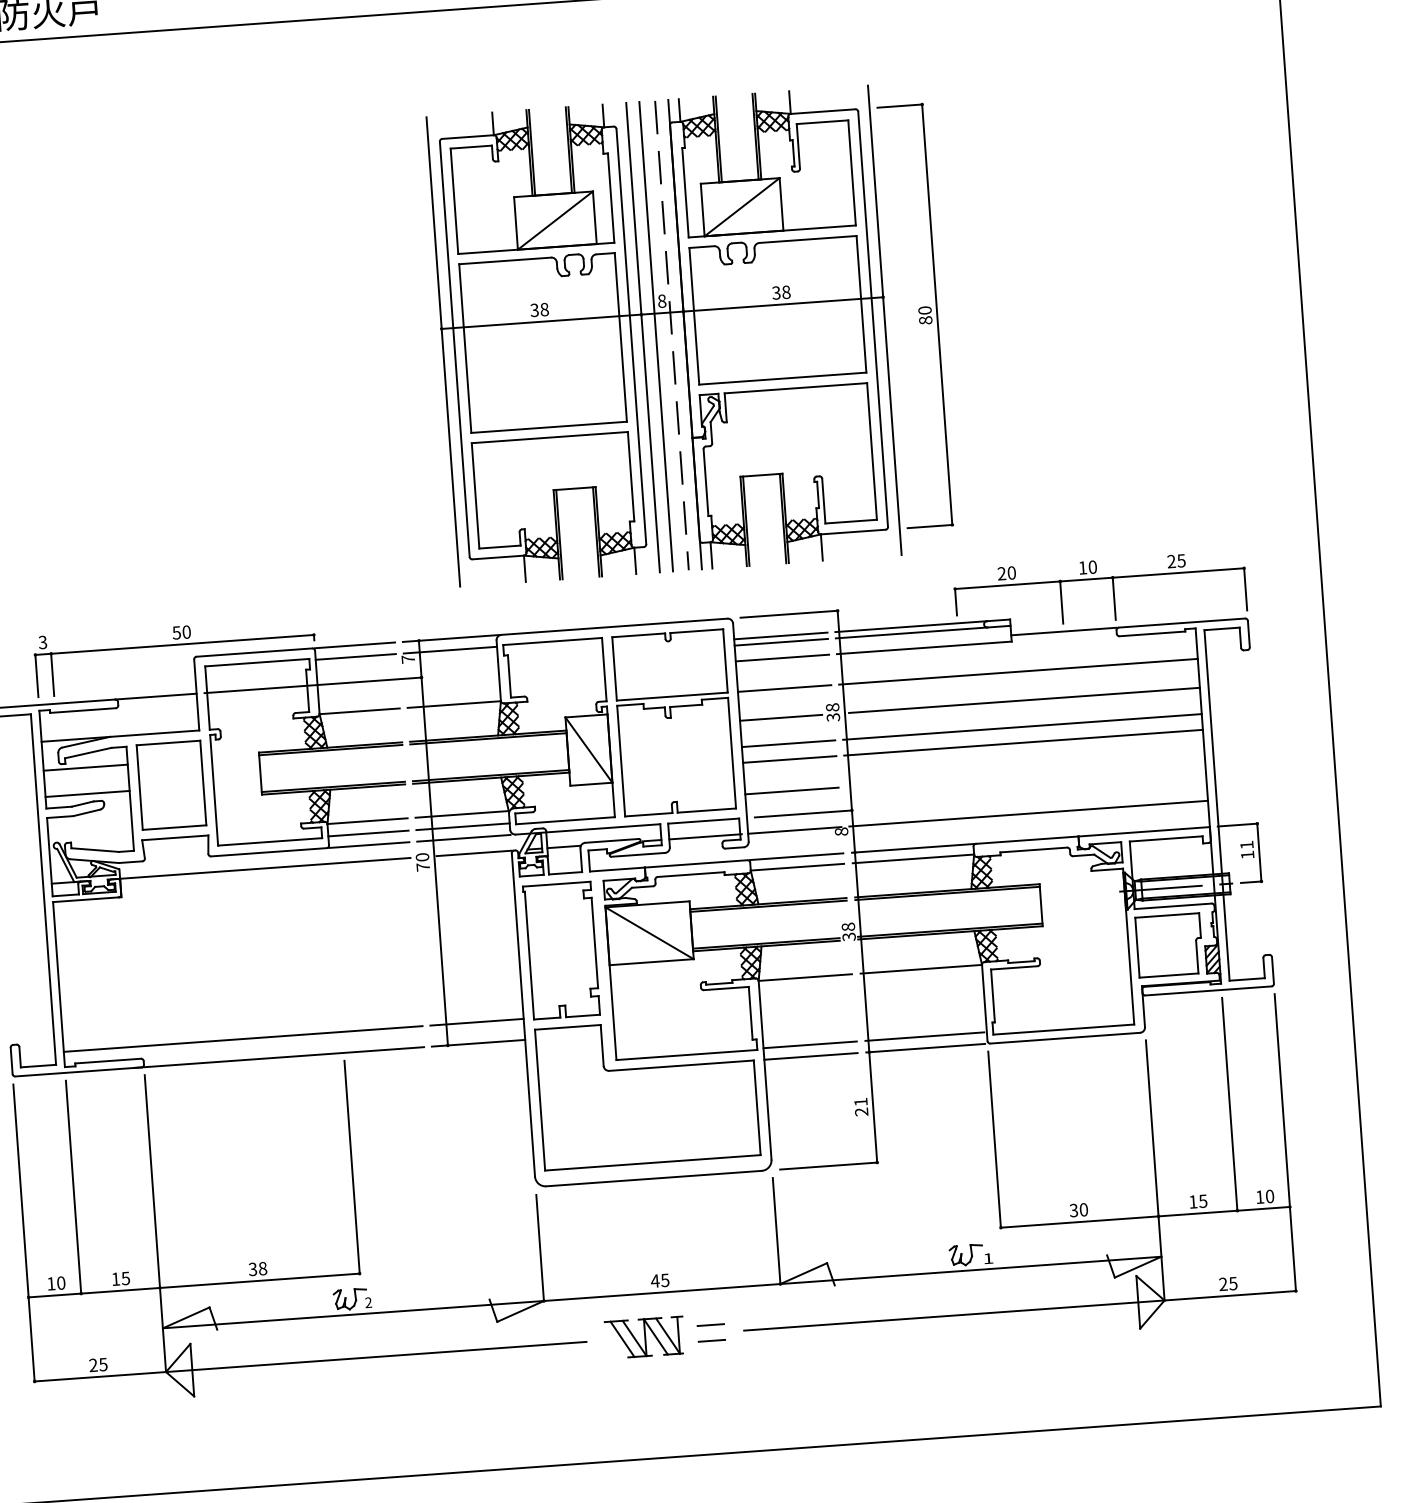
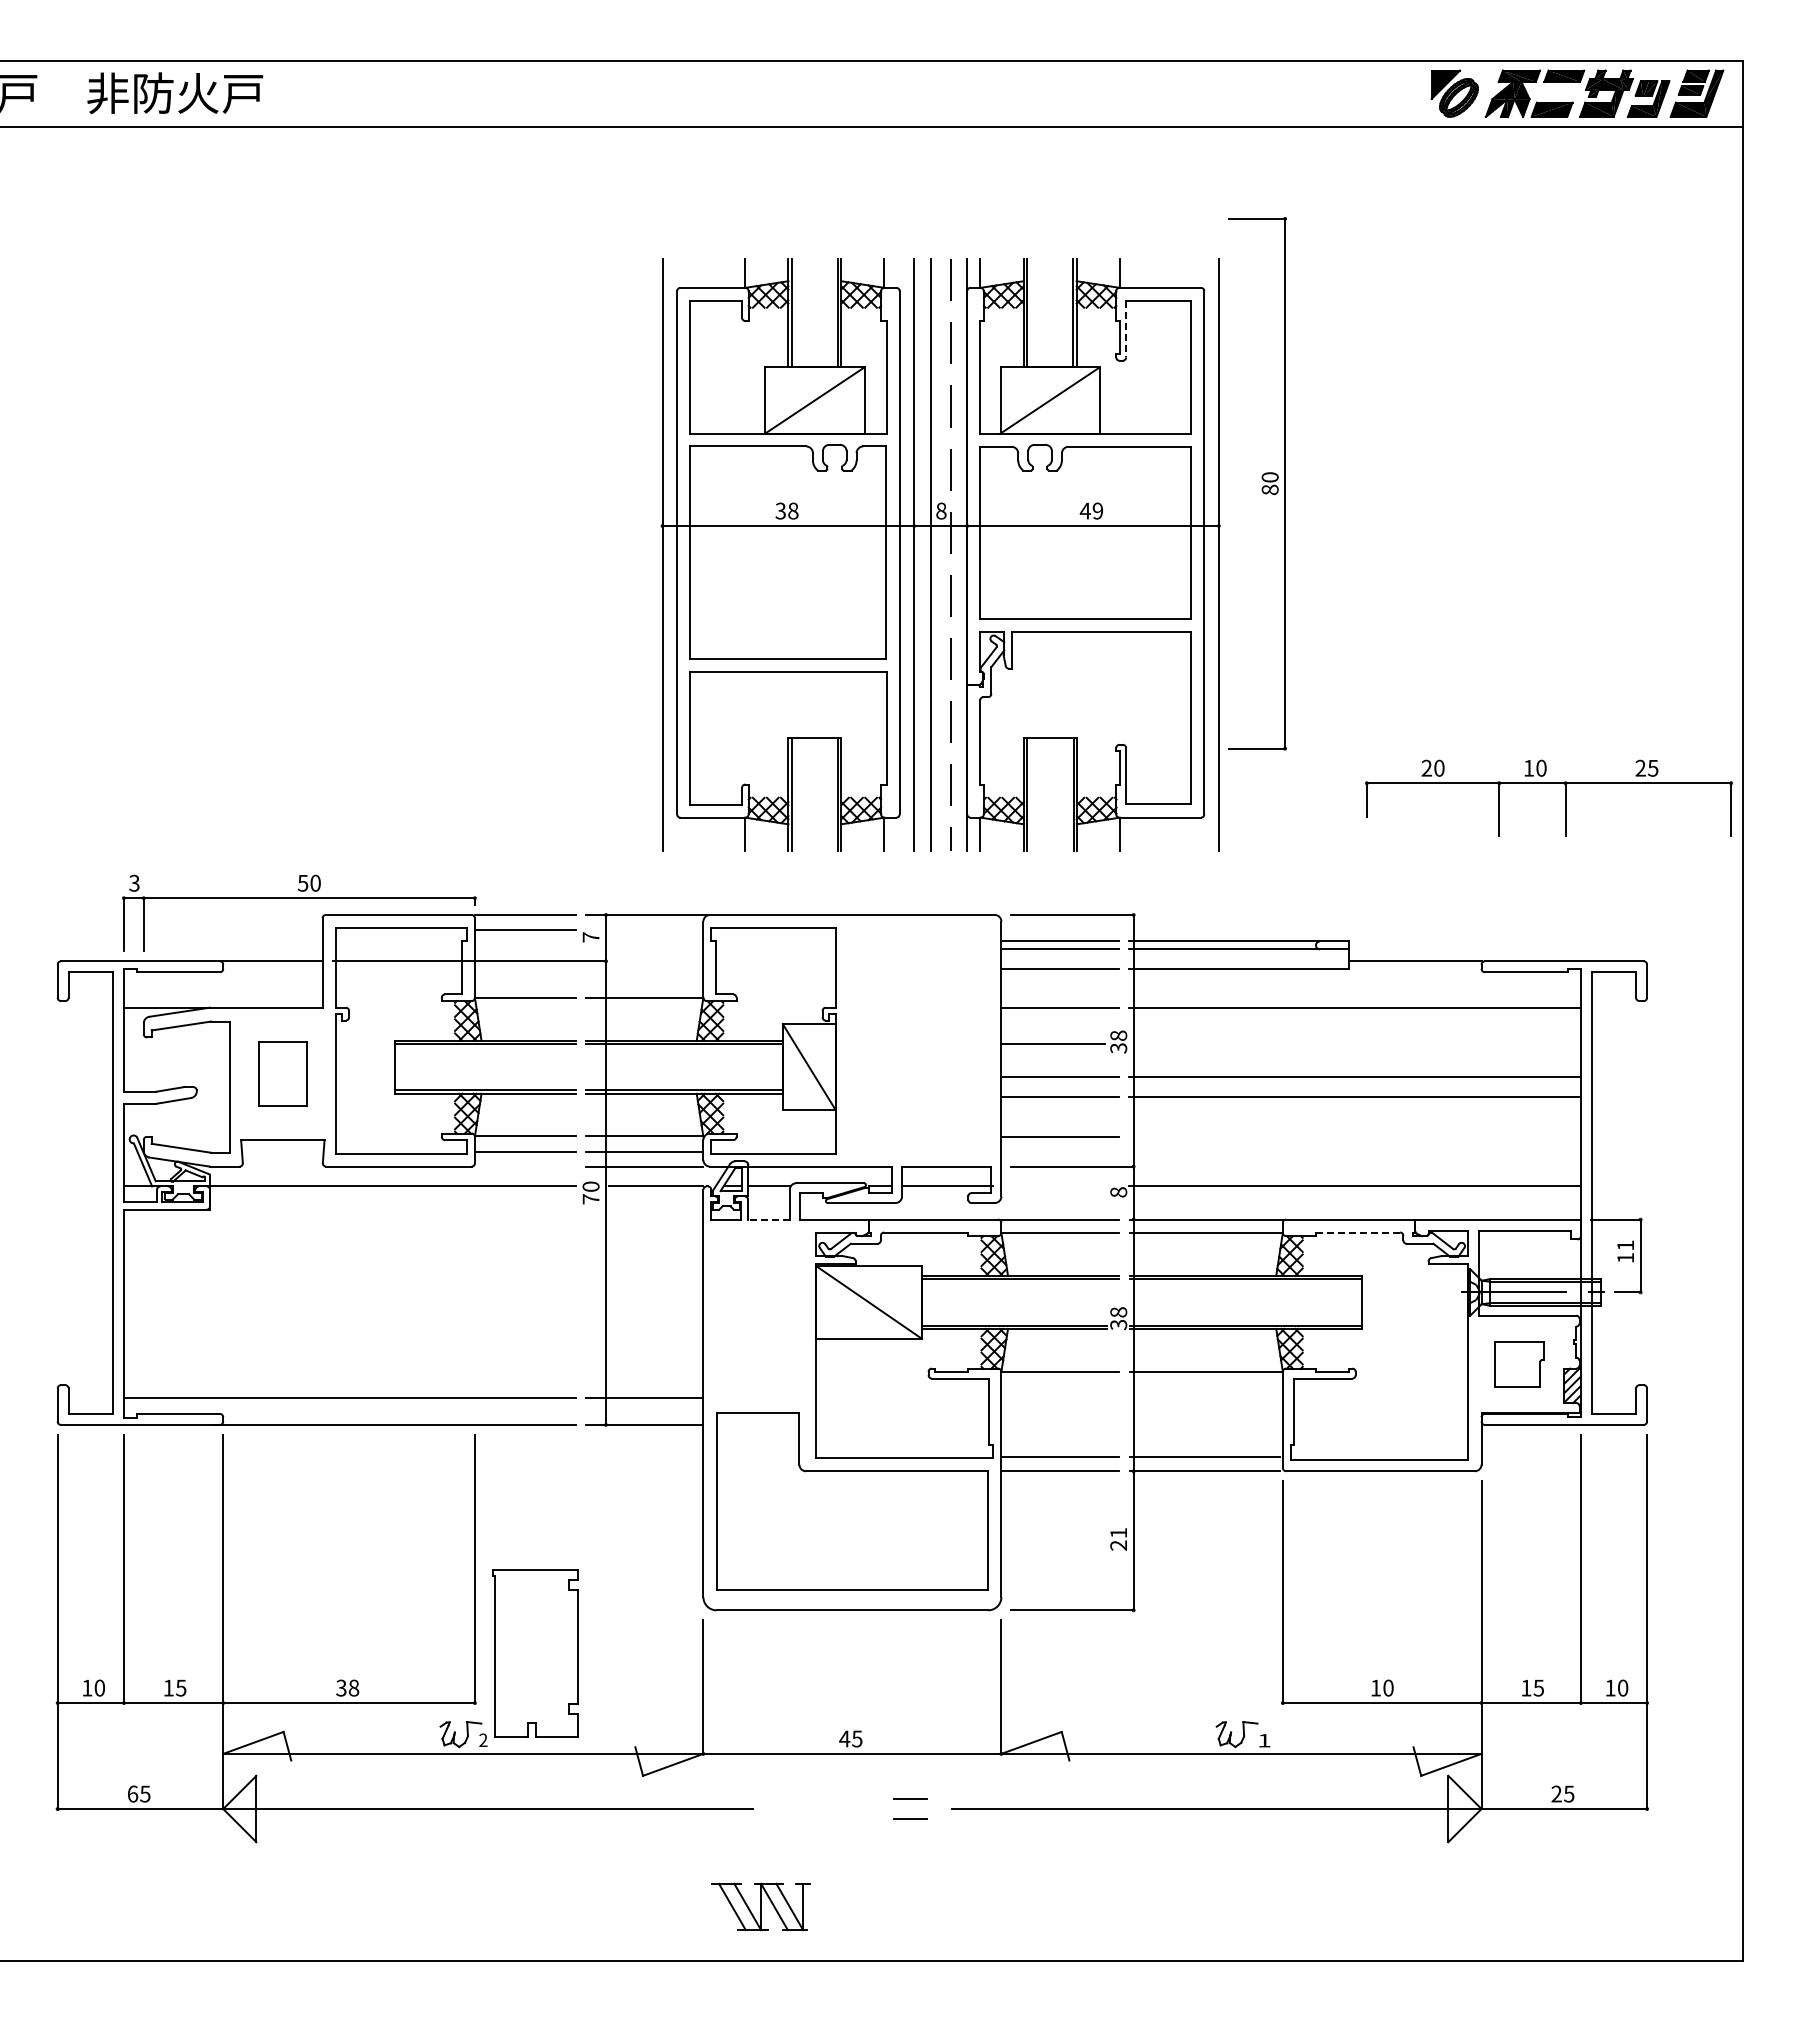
line: (798, 146) -> (1126, 329), solid -> dashed
text: (781, 292) -> (1091, 510), 38 -> 49
part: (915, 316) -> (1257, 483), moved
part: (1099, 578) -> (1548, 783), moved
line: (450, 650) -> (644, 929), removed
line: (1024, 700) -> (1359, 1044), removed
part: (674, 722) -> (918, 1040), removed
line: (85, 768) -> (176, 1044), removed
part: (171, 785) -> (282, 1073), size x0.6
line: (87, 794) -> (176, 1077), removed
line: (794, 830) -> (1059, 1186), removed
line: (368, 845) -> (524, 1166), removed
line: (1034, 849) -> (1358, 1232), solid -> dashed
line: (565, 873) -> (768, 1219), solid -> dashed
part: (1169, 945) -> (1519, 1364), size x0.6
part: (561, 950) -> (535, 1653), moved
text: (1073, 1210) -> (1375, 1687), 30 -> 10
part: (644, 1337) -> (760, 1906), moved
text: (93, 1364) -> (132, 1793), 25 -> 65

